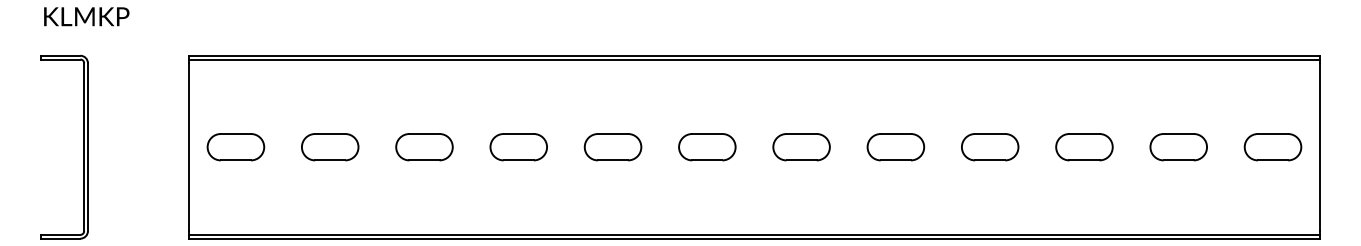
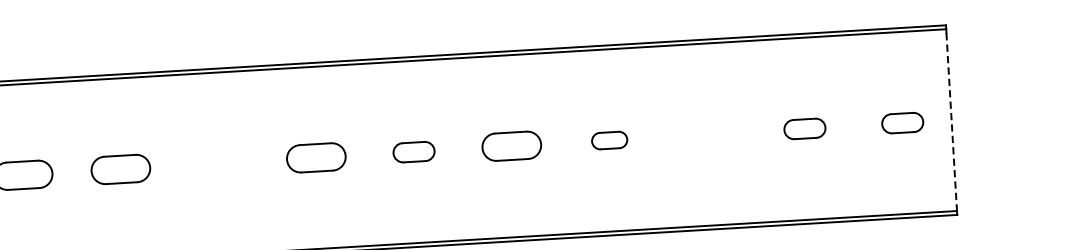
part: (612, 147) -> (218, 164), removed
part: (801, 147) -> (413, 152), size x0.7
part: (990, 147) -> (609, 140), size x0.6
part: (1084, 147) -> (707, 134), removed
part: (1178, 147) -> (804, 129), size x0.7
part: (1272, 147) -> (902, 123), size x0.7
line: (1320, 147) -> (951, 120), solid -> dashed

